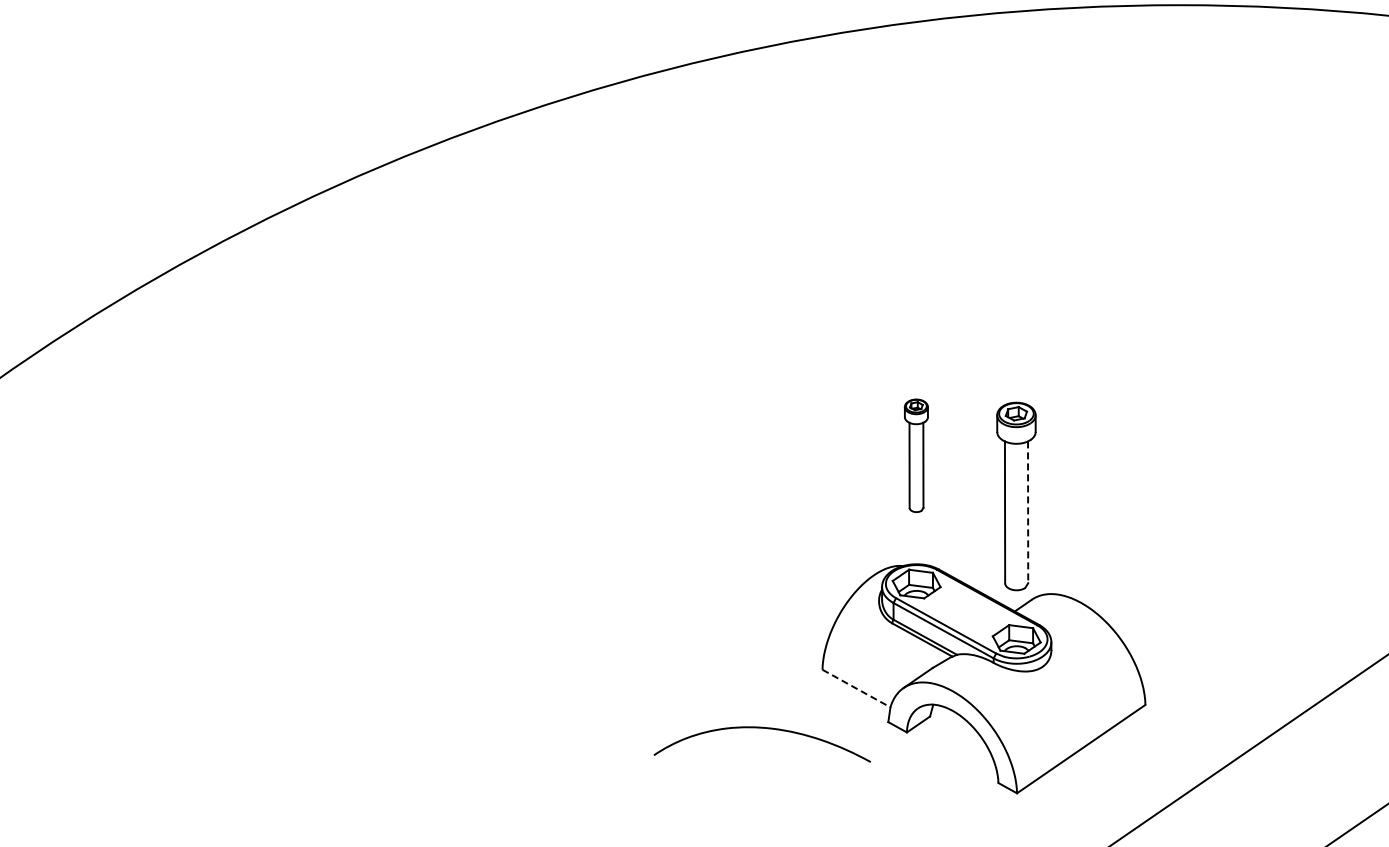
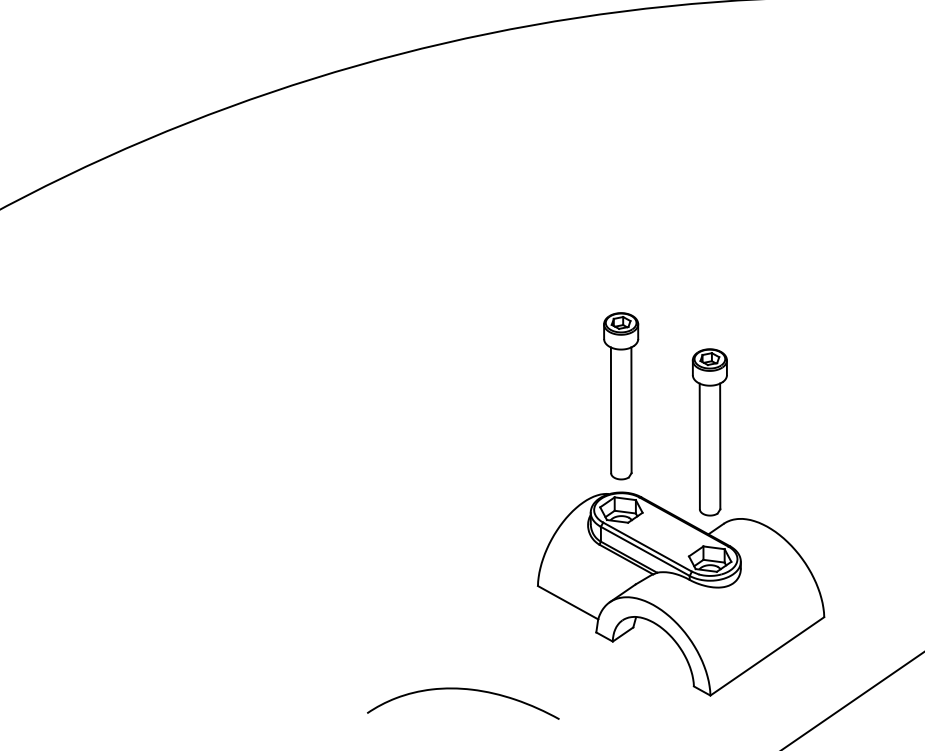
part: (916, 455) -> (621, 396), size x1.67
line: (1028, 512) -> (720, 446), dashed -> solid
line: (856, 688) -> (568, 602), dashed -> solid
curve: (761, 728) -> (462, 689), moved

